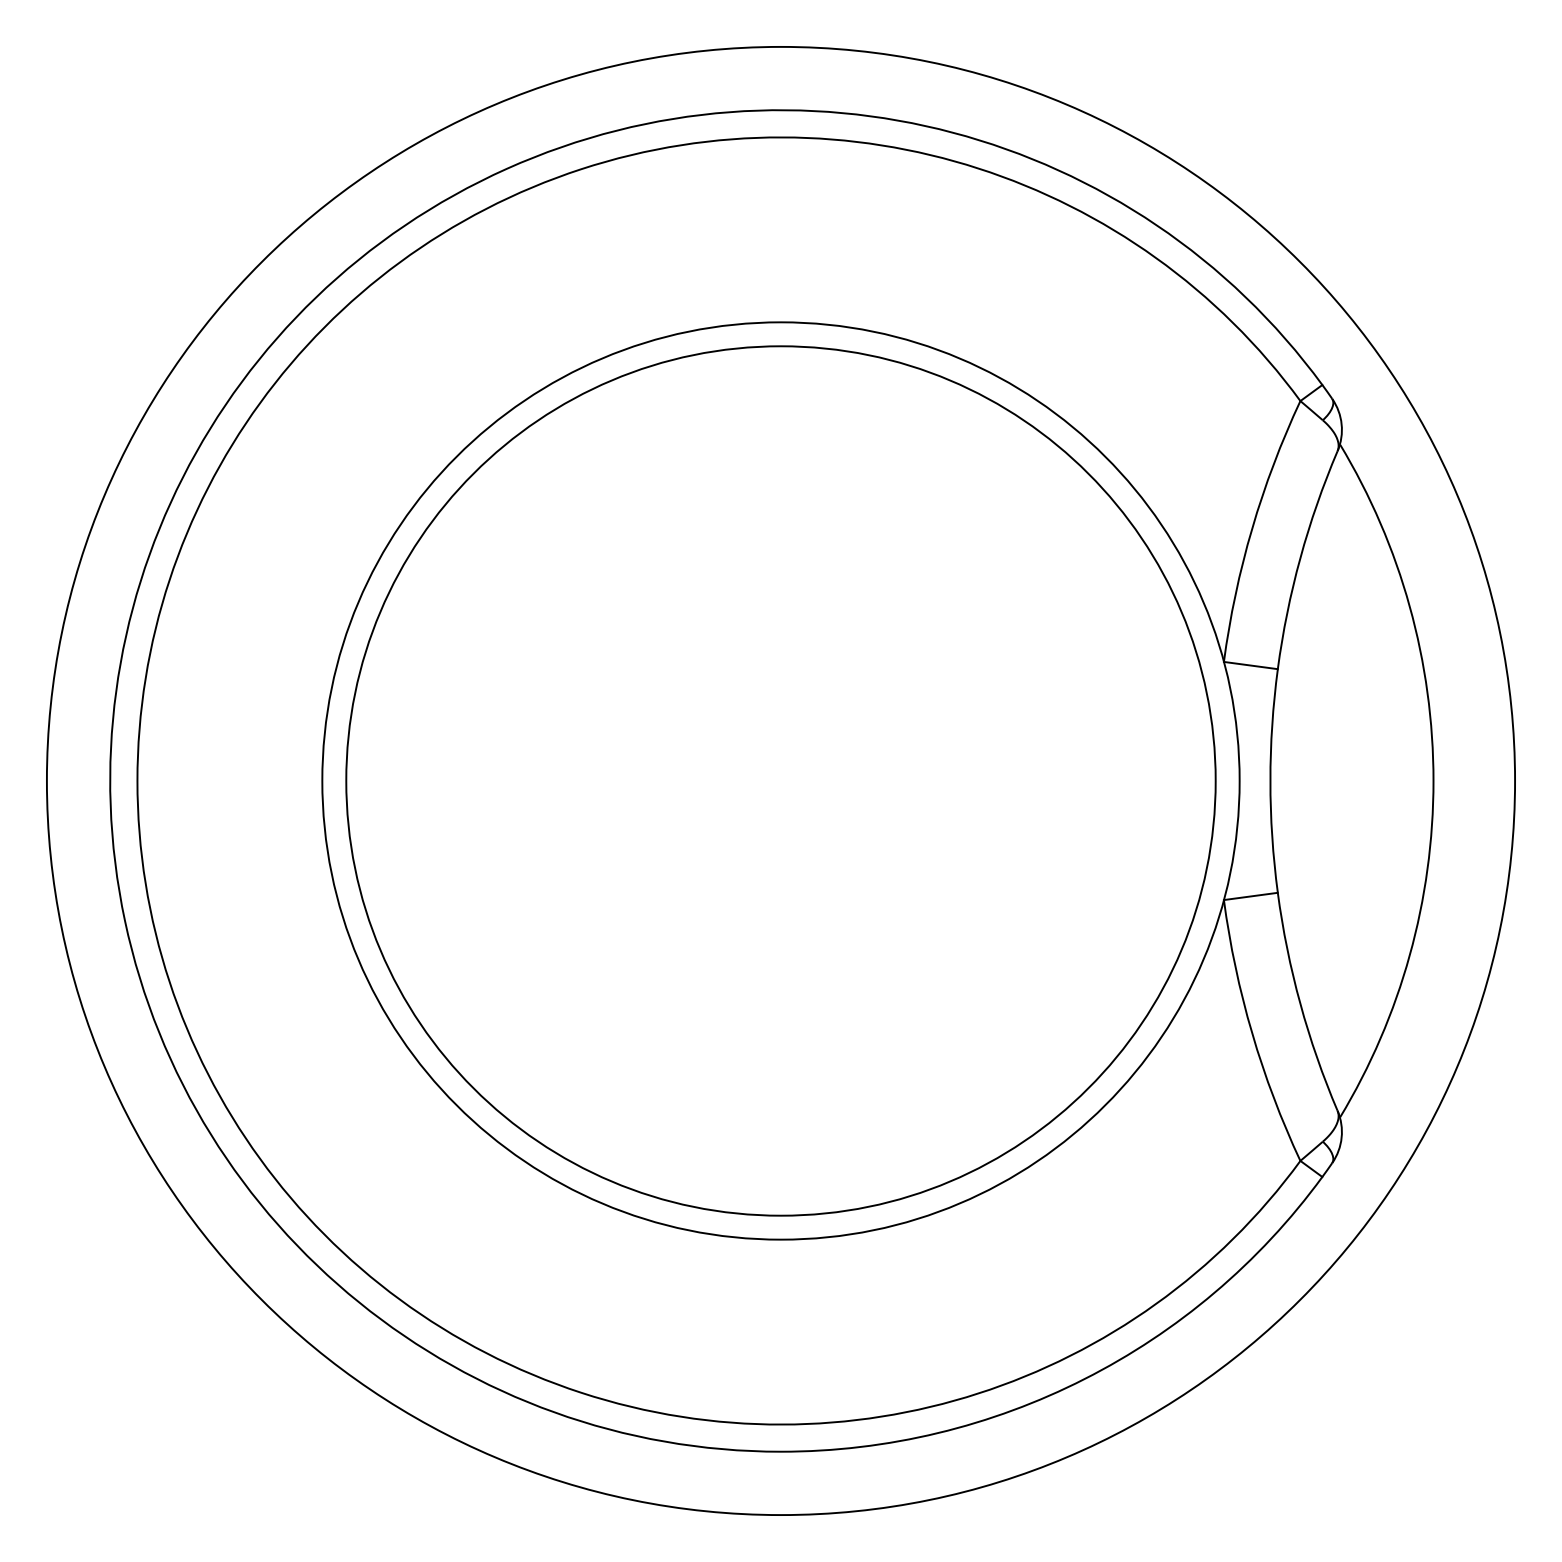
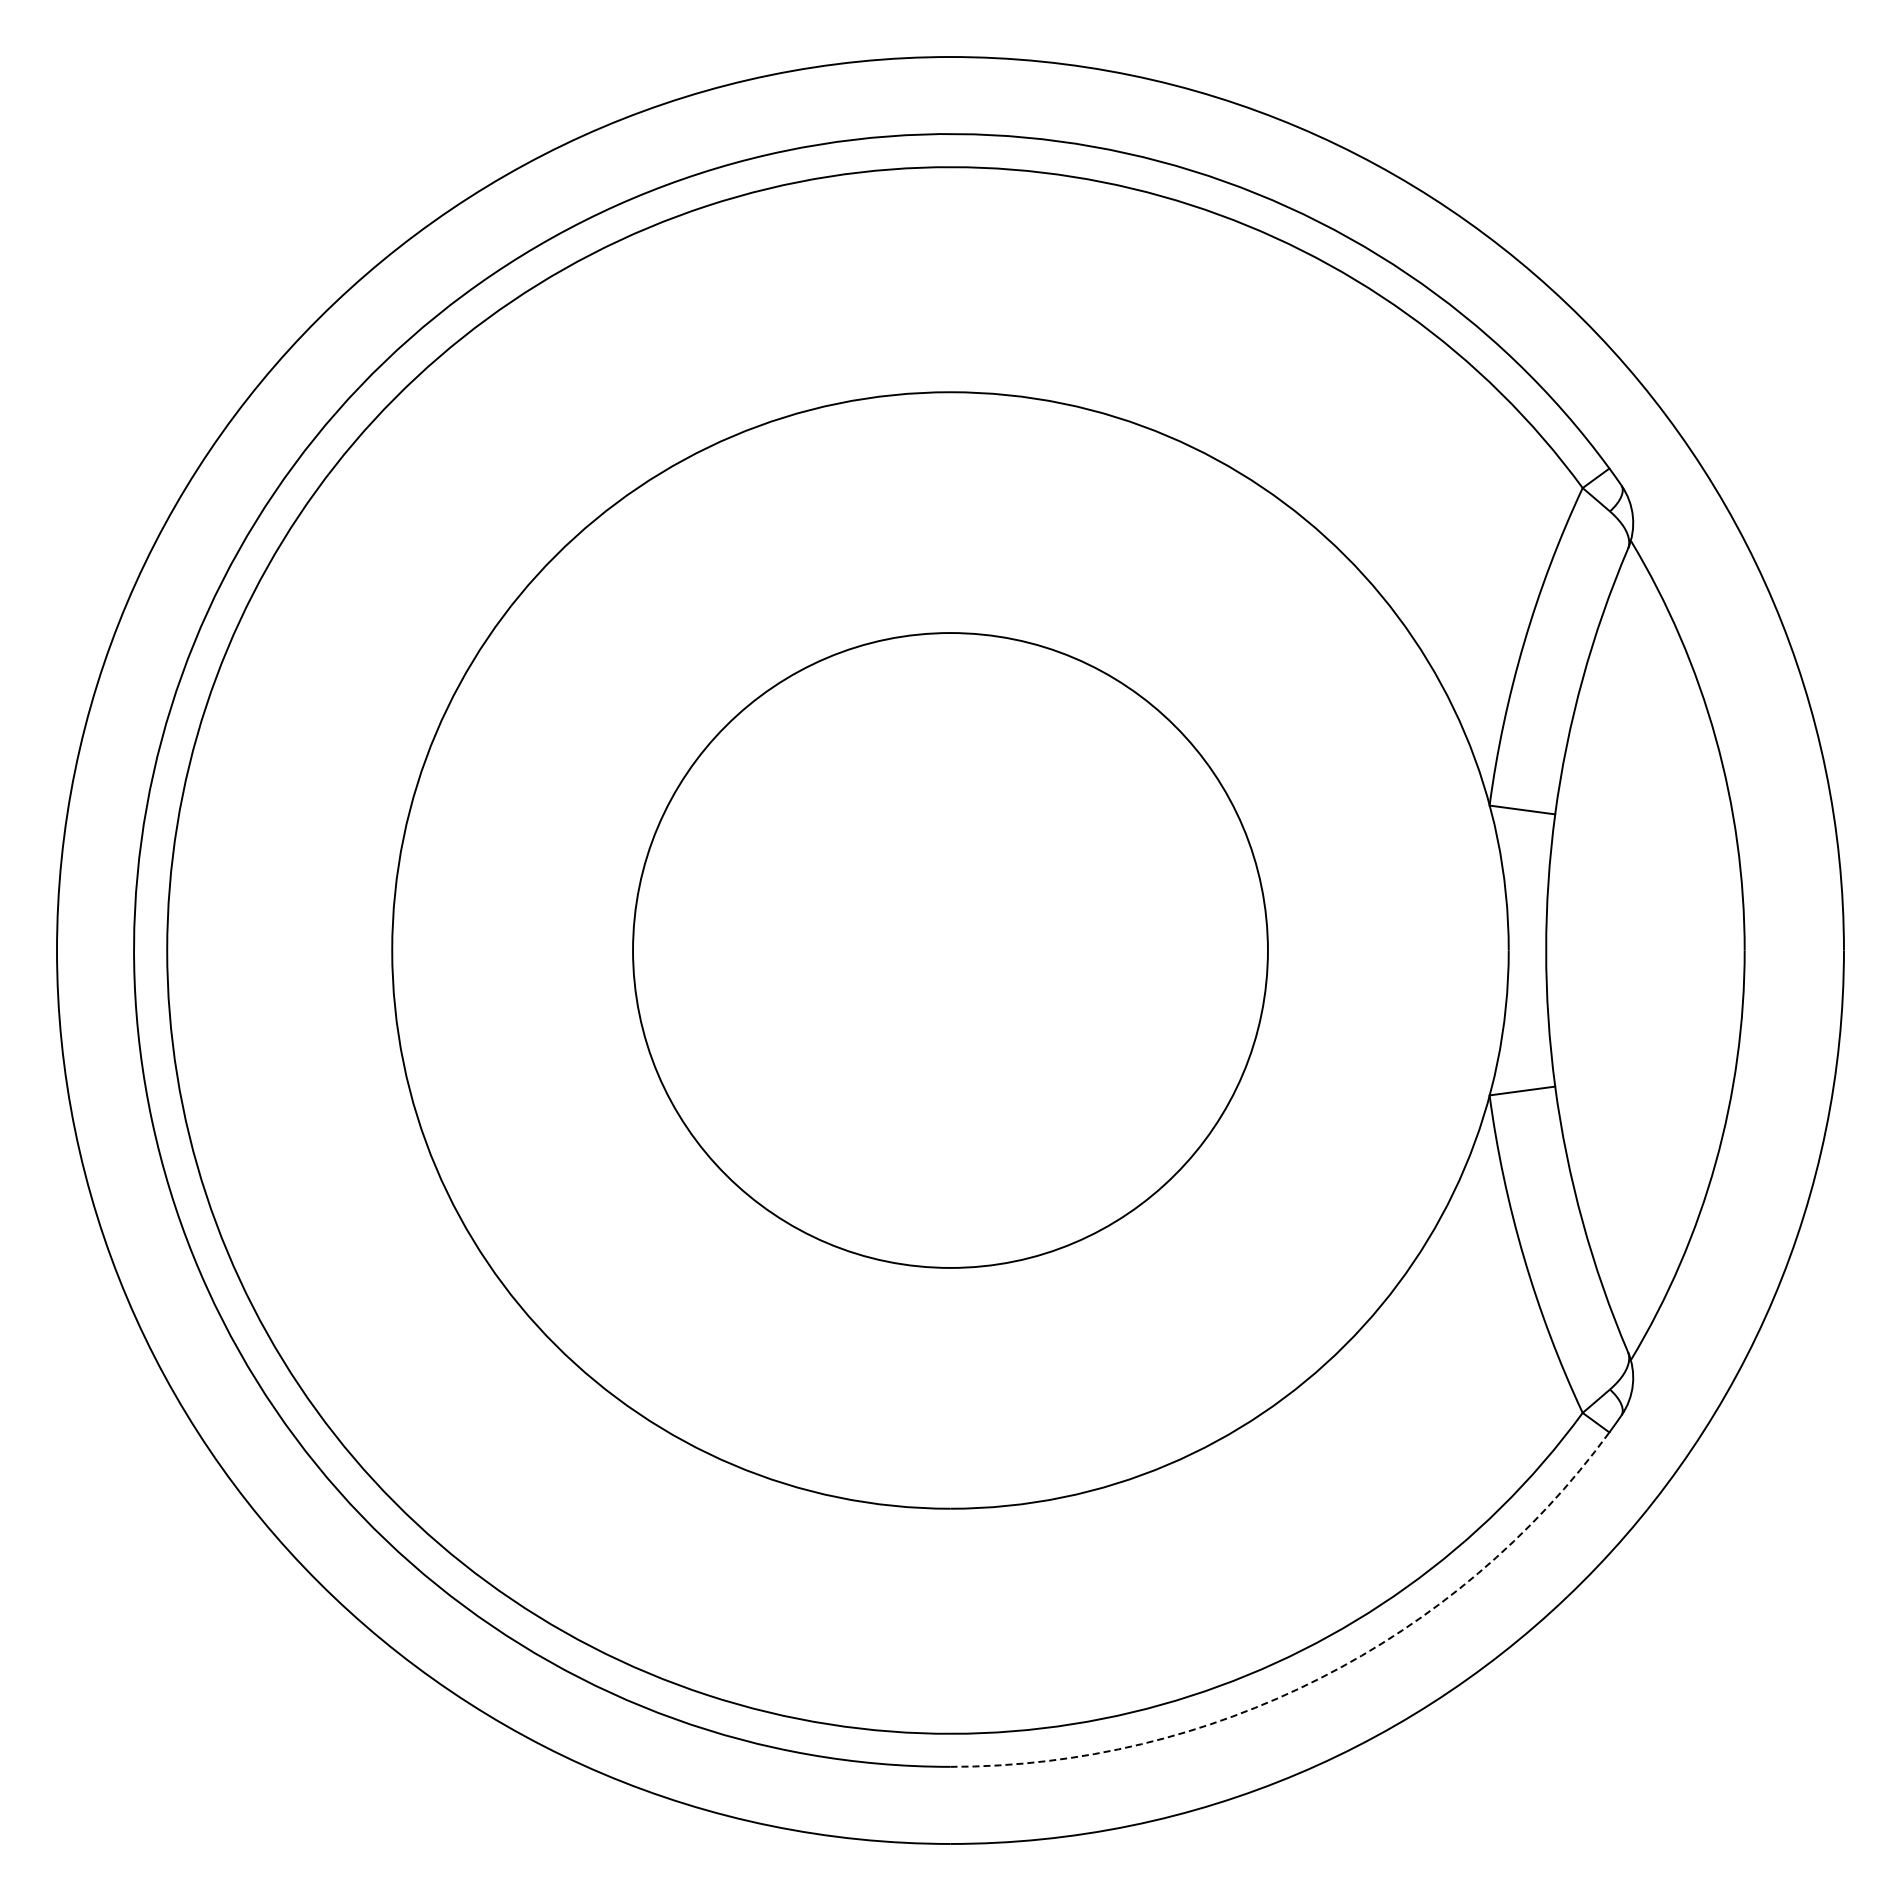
circle: (781, 781) -> (950, 950), size x0.6
arc: (1084, 1379) -> (1319, 1678), solid -> dashed

